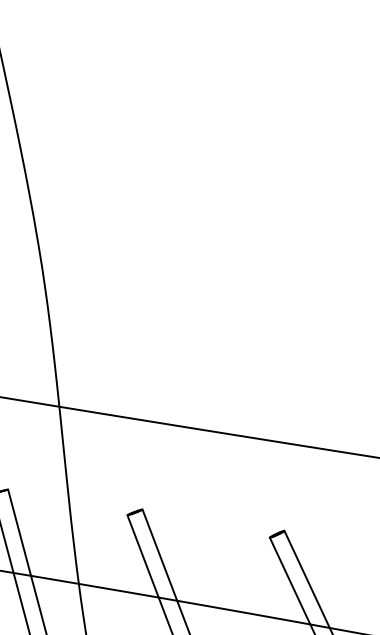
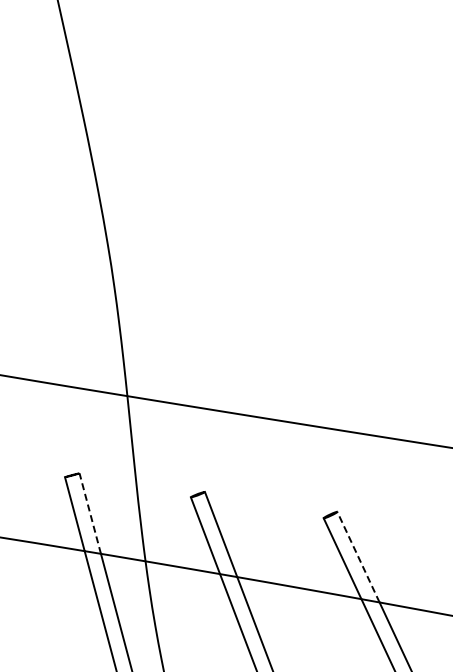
line: (19, 532) -> (90, 513), solid -> dashed
line: (307, 579) -> (358, 557), solid -> dashed

